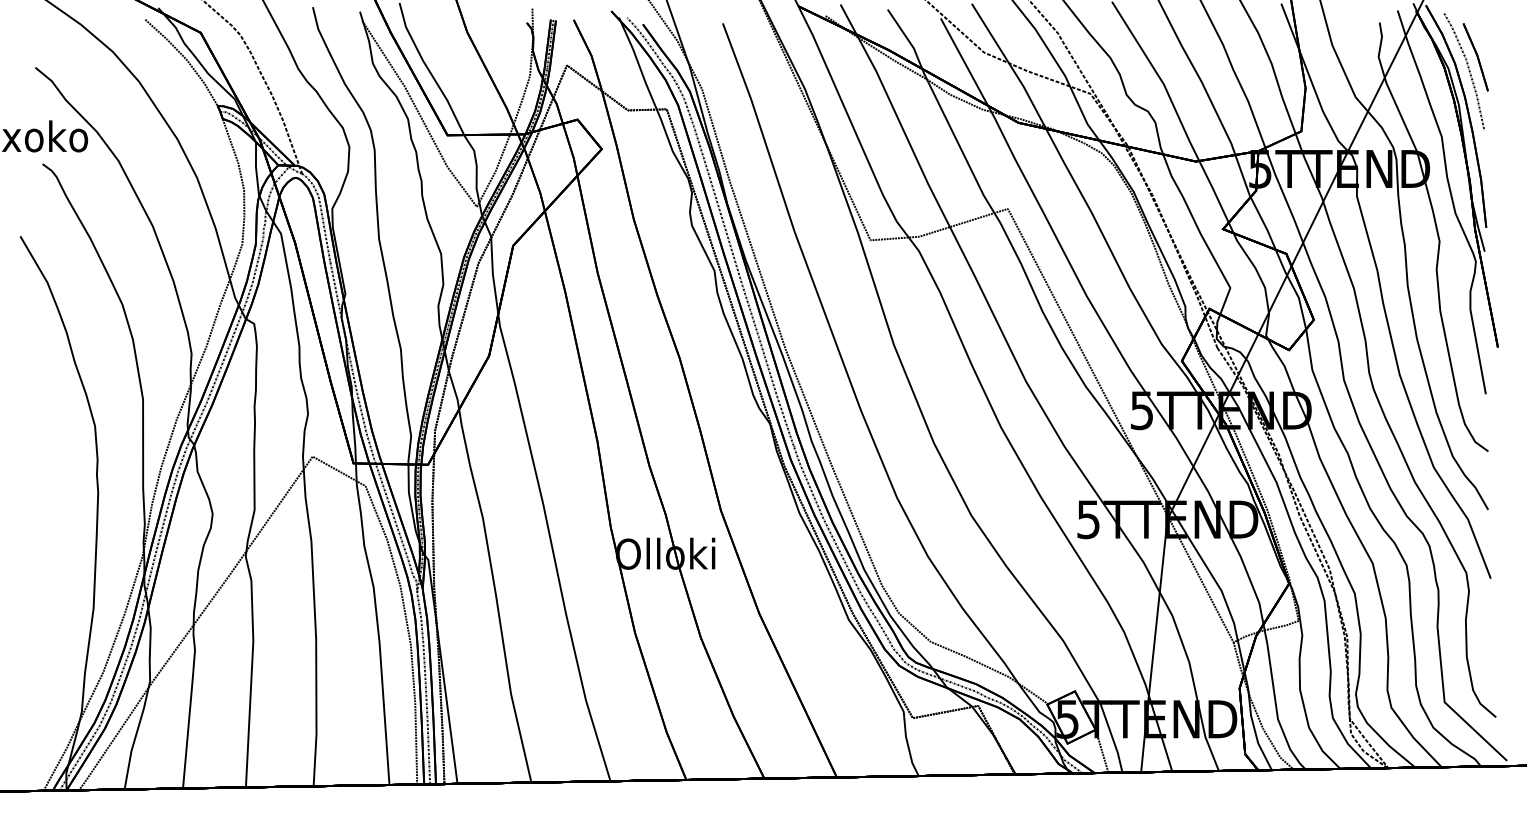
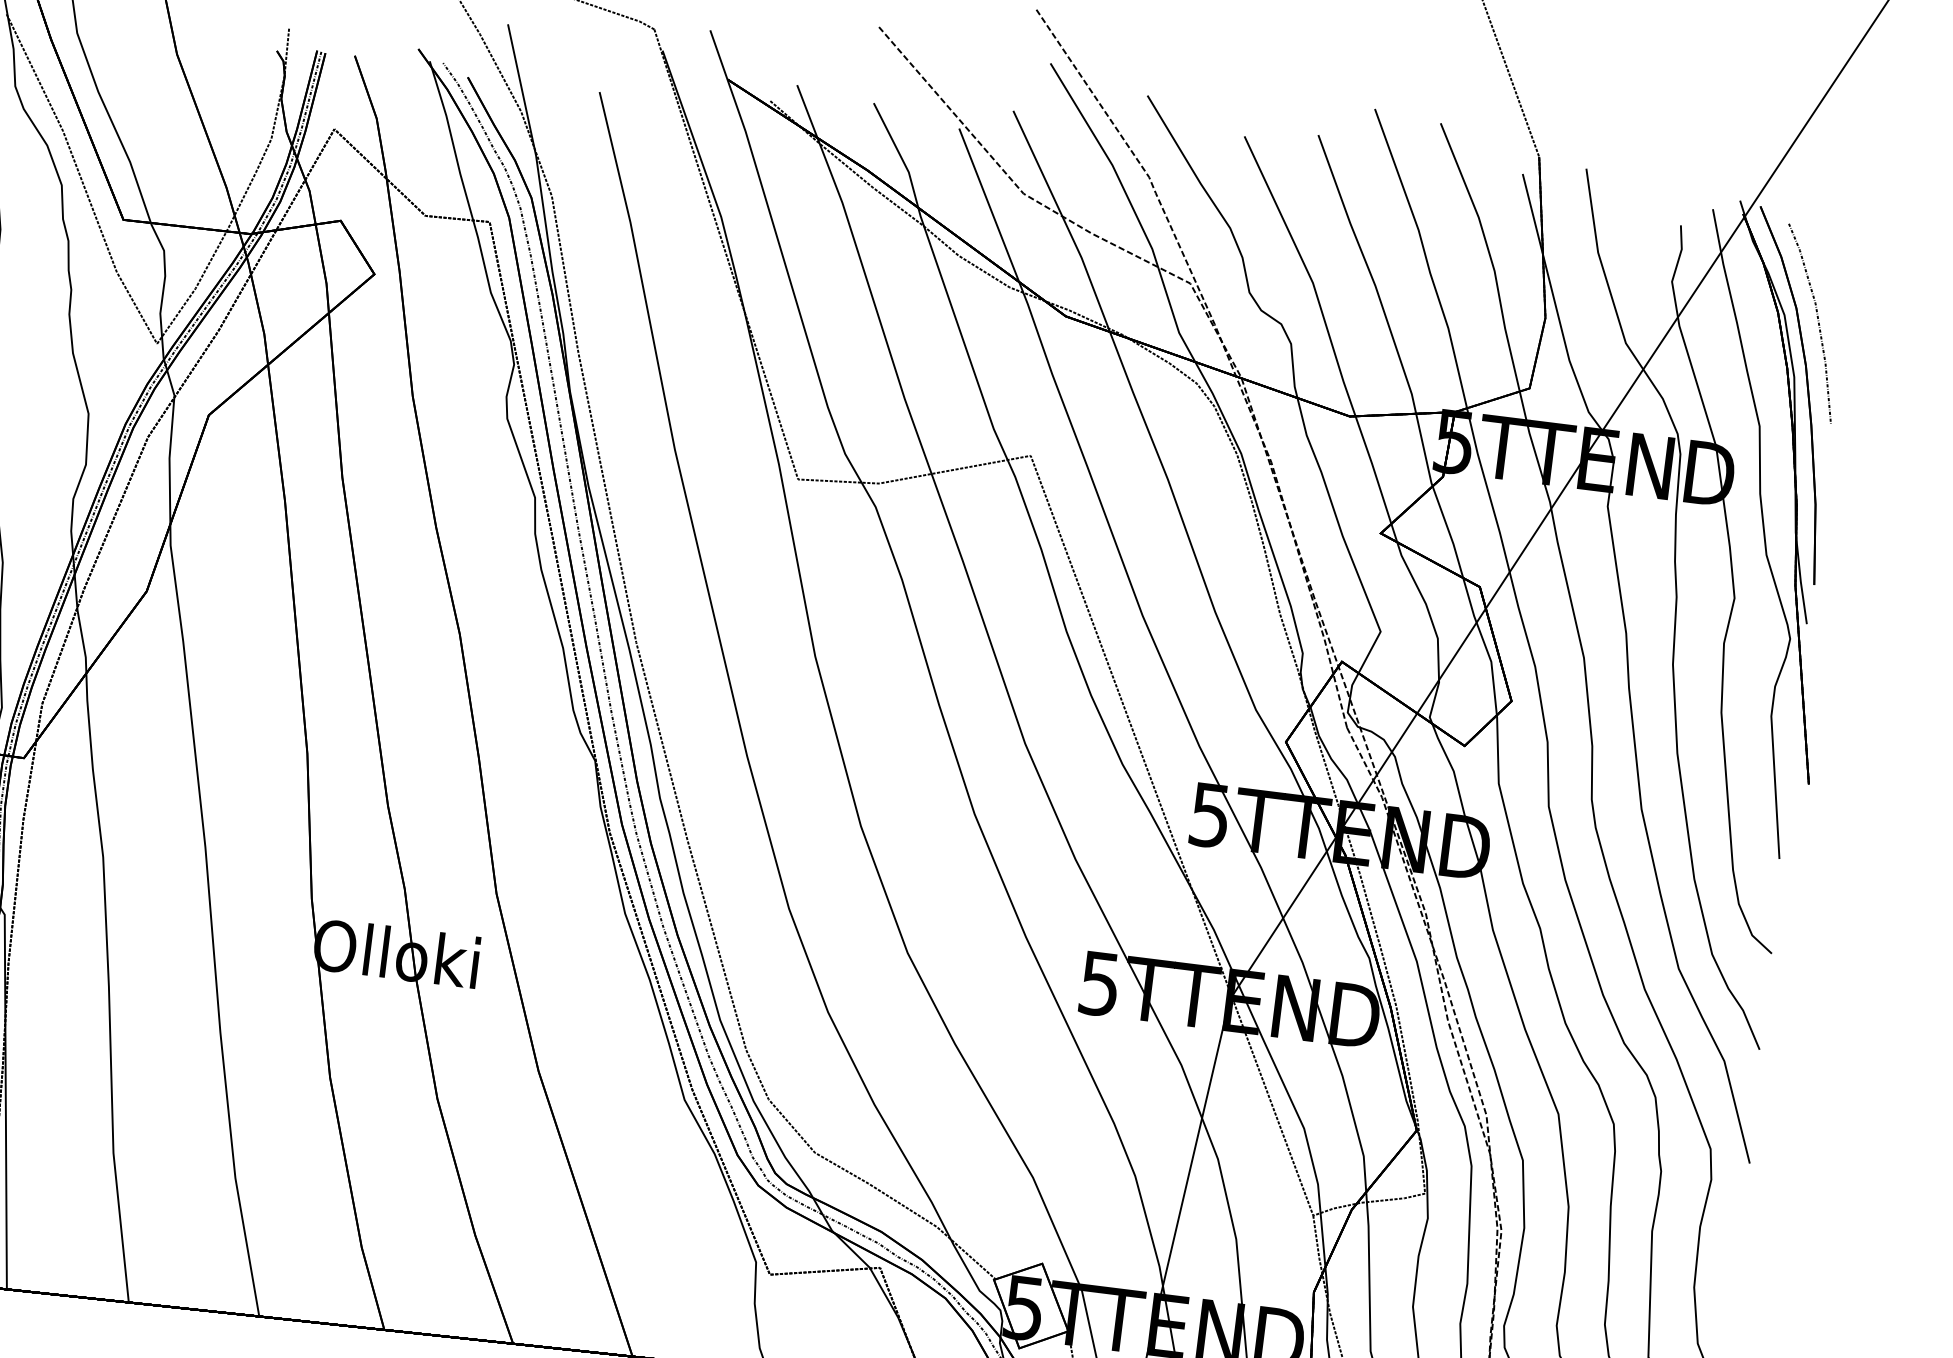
part: (1475, 57) -> (1831, 302), removed

